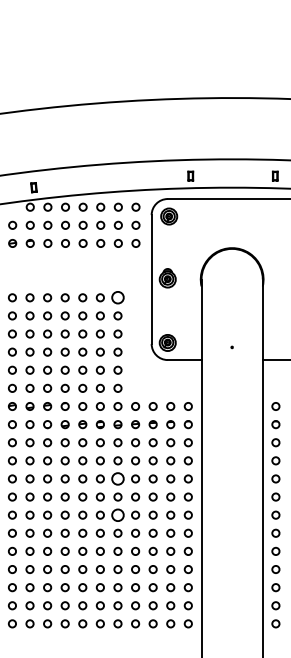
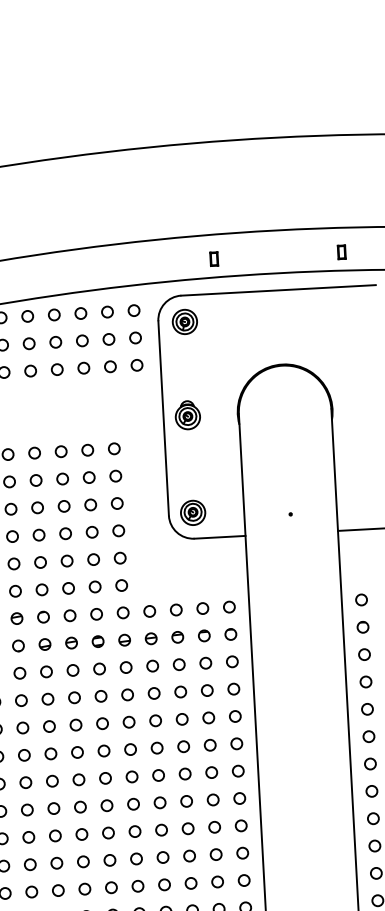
circle: (117, 297) -> (113, 448), size x0.62
circle: (117, 478) -> (128, 721), size x0.62
circle: (117, 514) -> (131, 775), size x0.62

